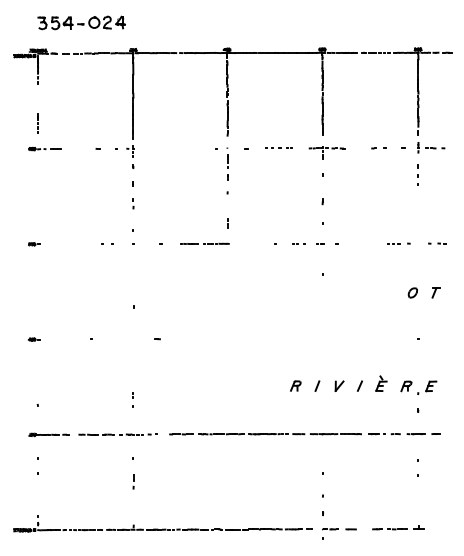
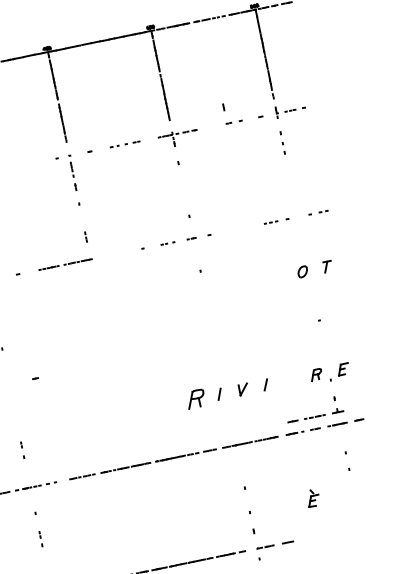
part: (322, 201) -> (223, 107), moved
part: (381, 383) -> (313, 497), moved
part: (295, 385) -> (195, 398), size x1.6
part: (398, 527) -> (315, 414), moved

